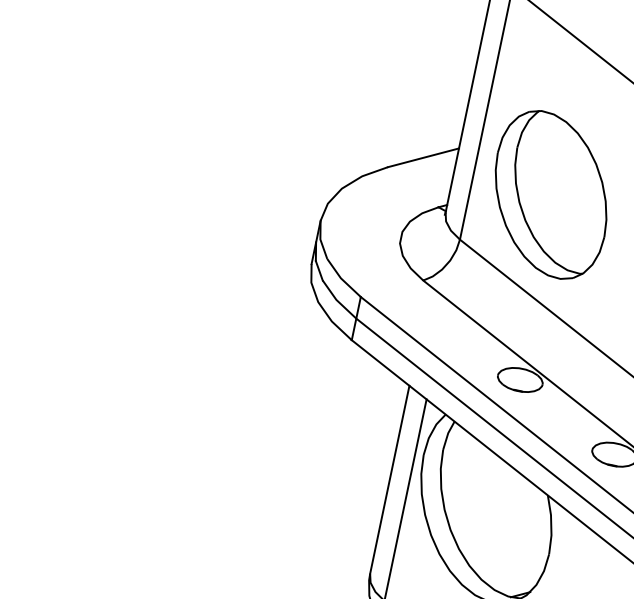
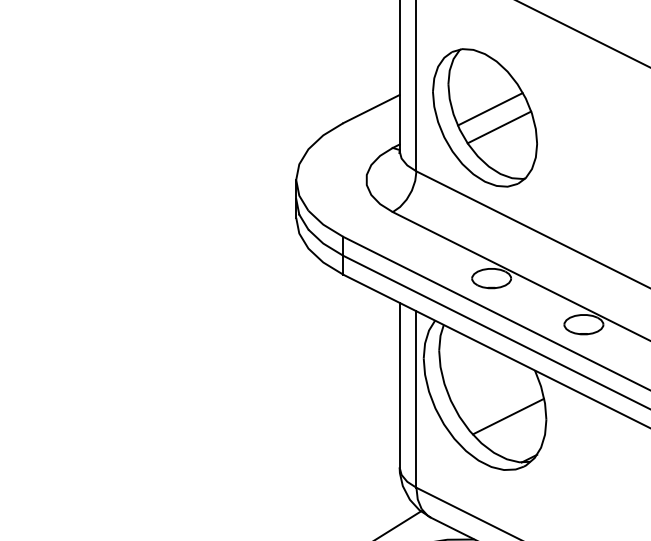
line: (559, 186) -> (490, 109), added
line: (565, 209) -> (499, 127), added
line: (505, 541) -> (507, 416), added

